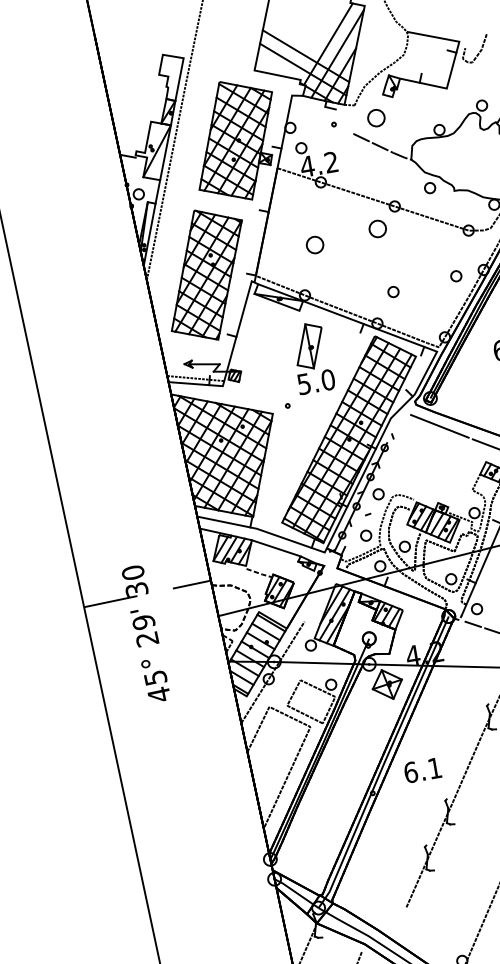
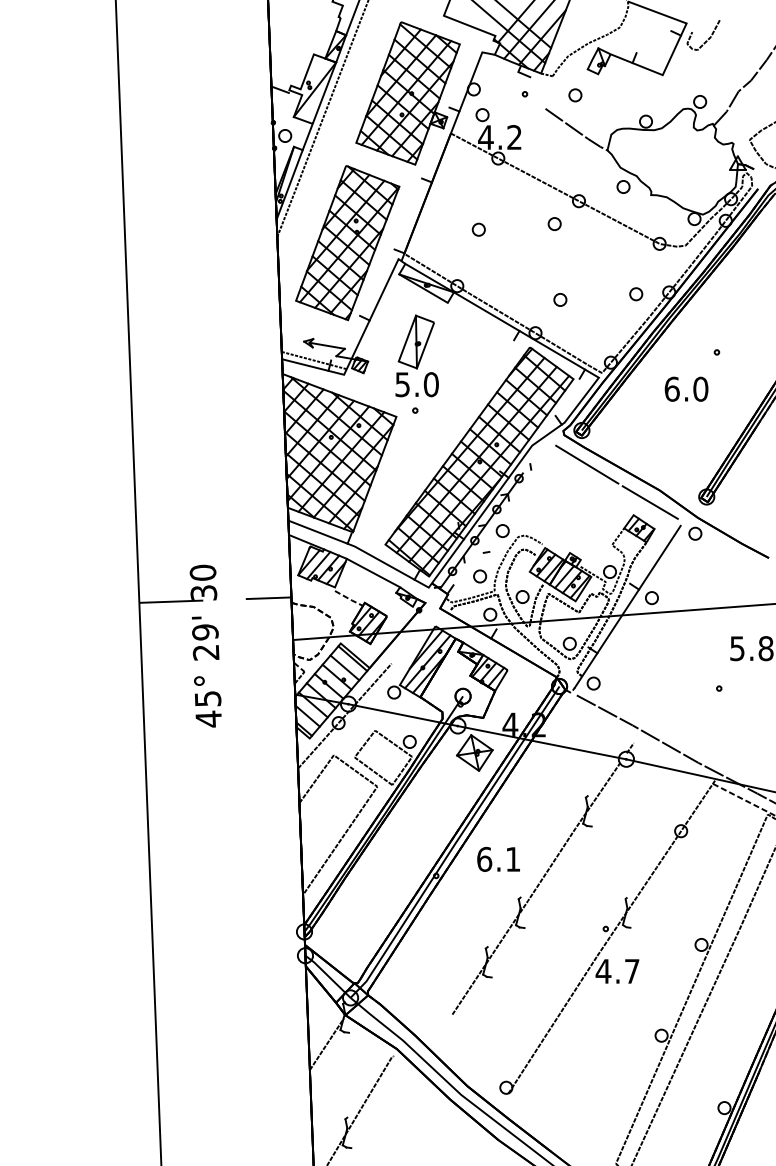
part: (376, 118) -> (575, 95), size x0.62
part: (377, 229) -> (554, 224), size x0.62
part: (314, 244) -> (478, 229), size x0.62
part: (311, 357) -> (416, 355), moved

